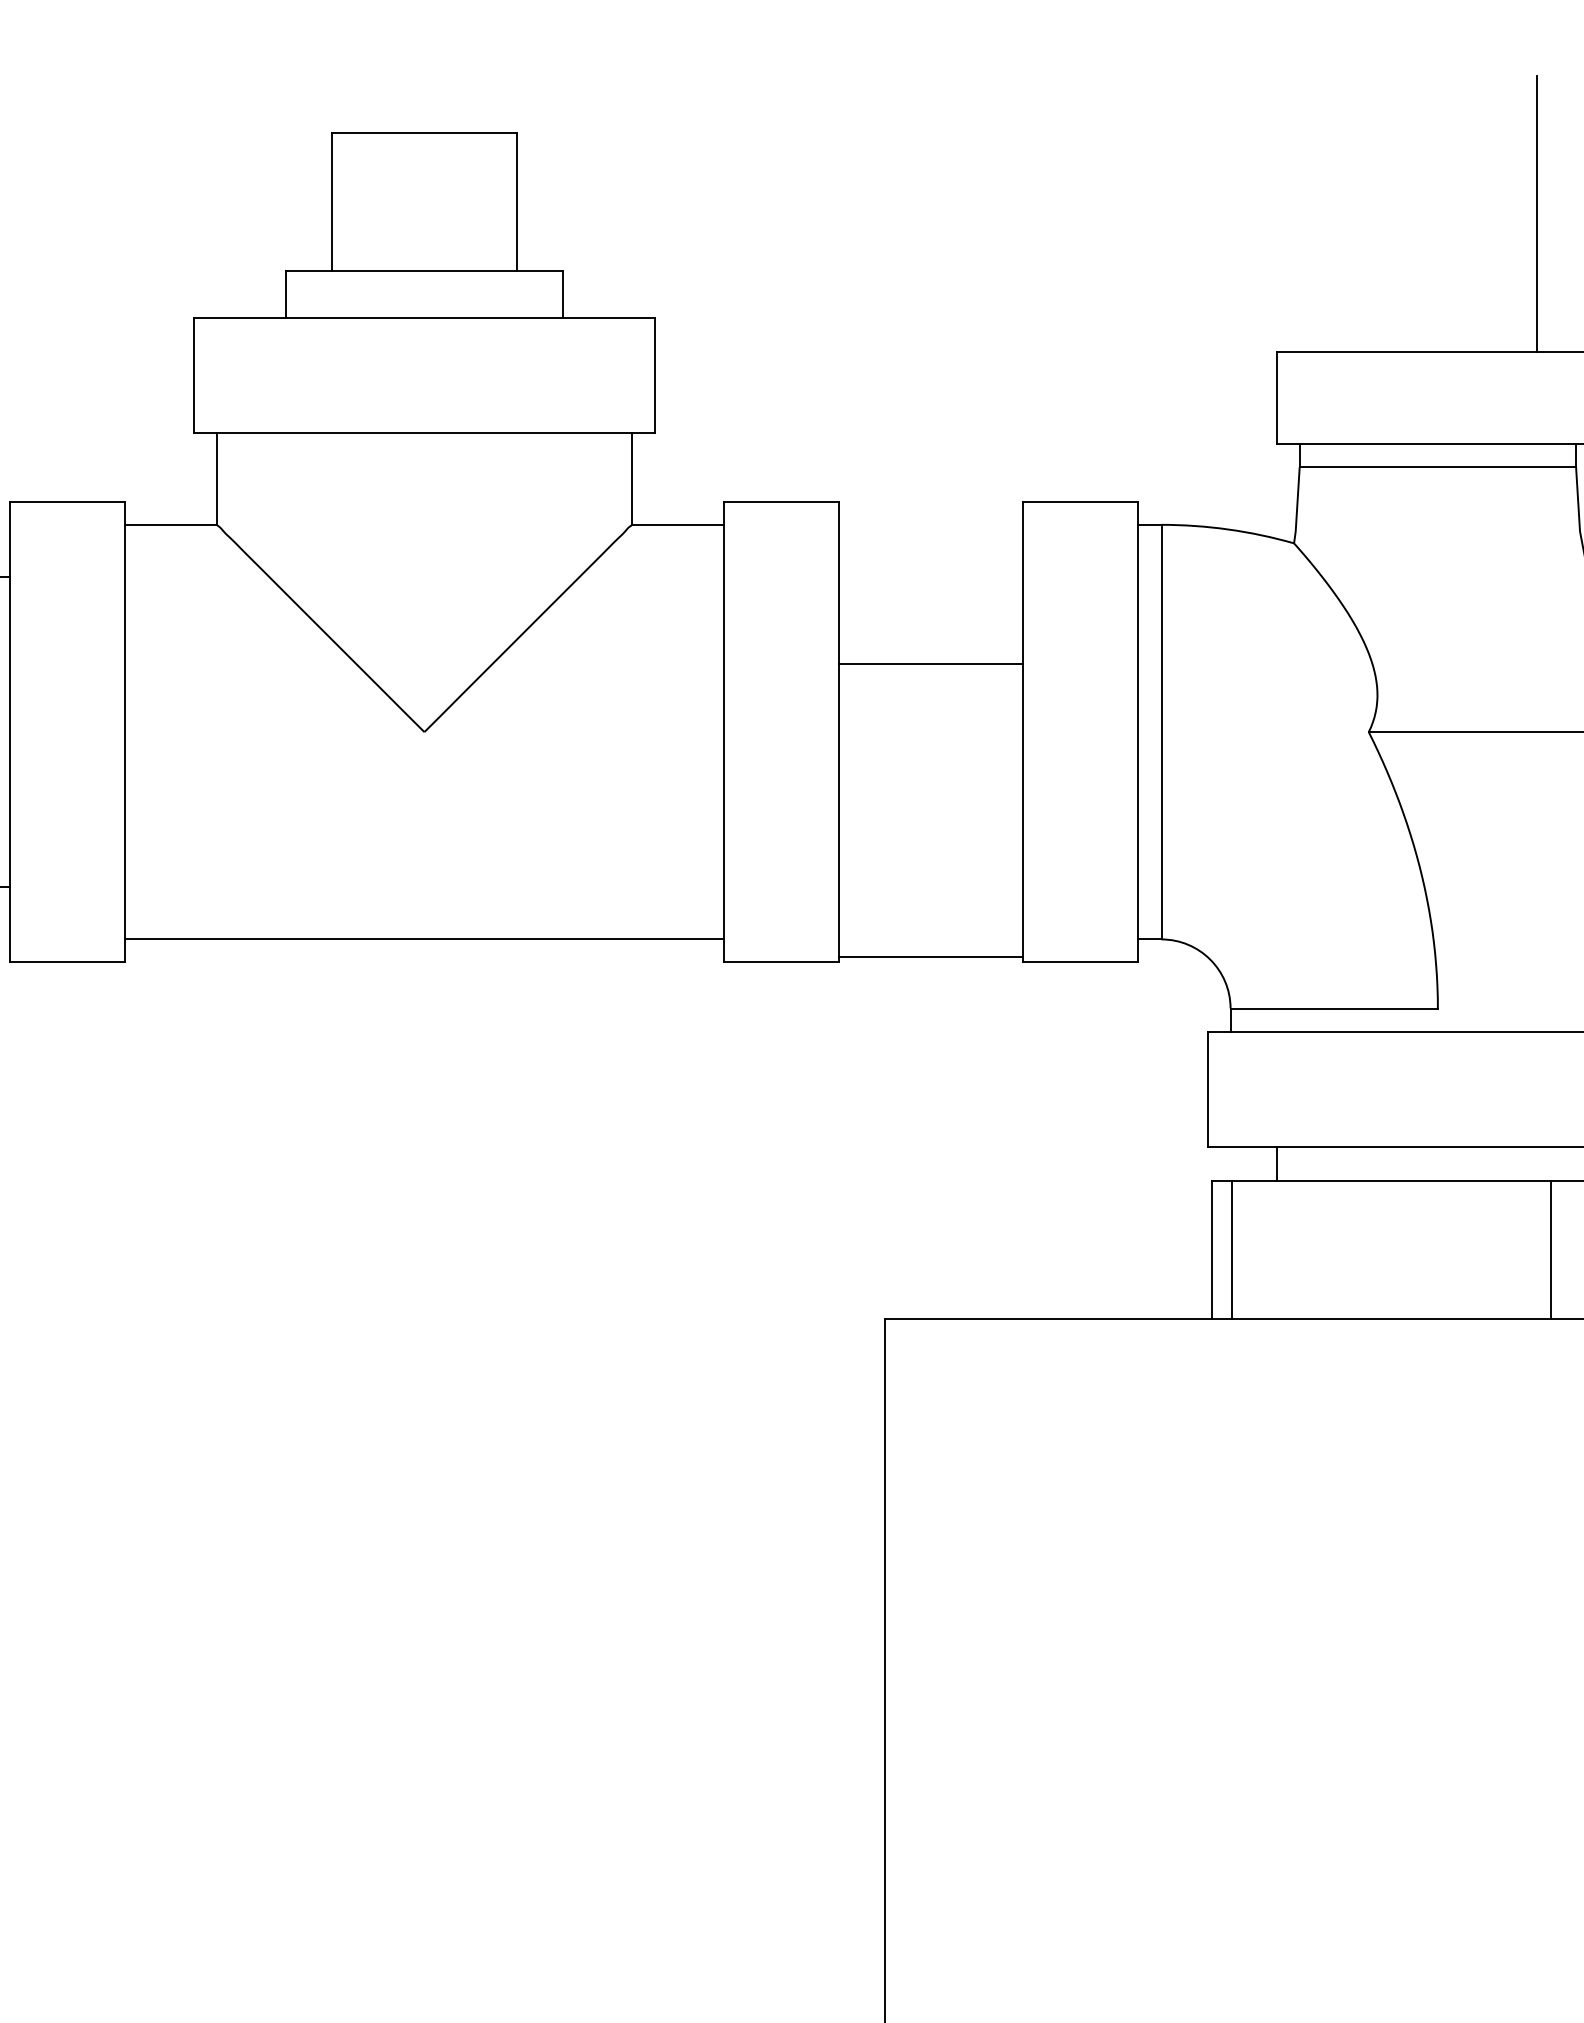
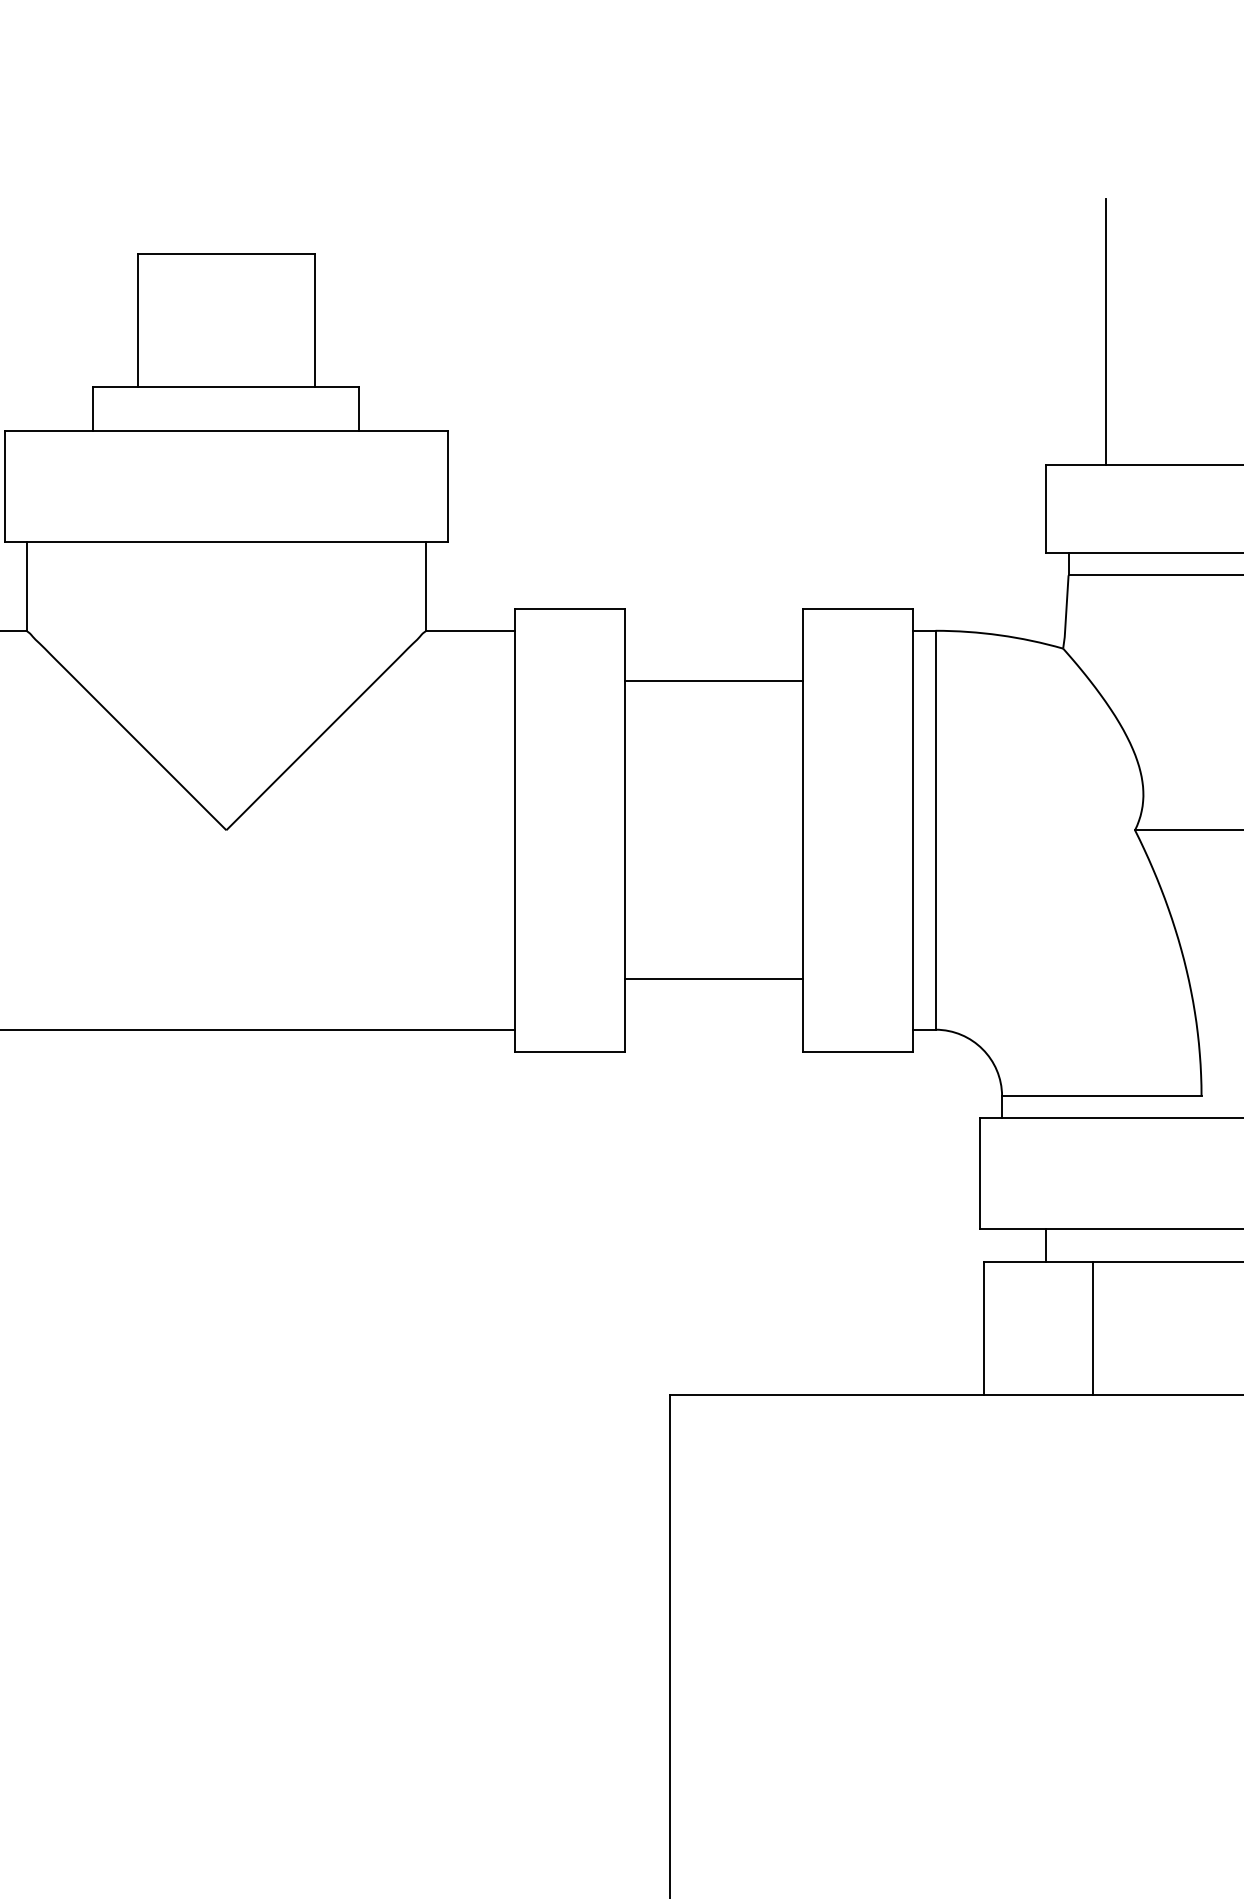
line: (1338, 213) -> (1105, 331), added
line: (931, 664) -> (714, 681), moved
line: (931, 956) -> (714, 978), moved
line: (1231, 1250) -> (1092, 1329), moved

